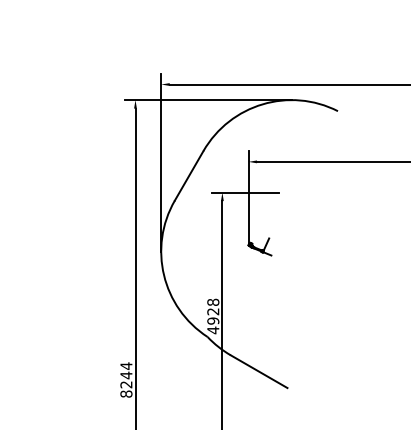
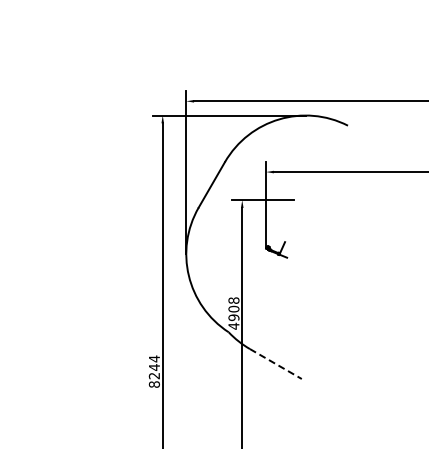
text: (212, 310) -> (233, 308), 4928 -> 4908
line: (258, 372) -> (275, 364), solid -> dashed

